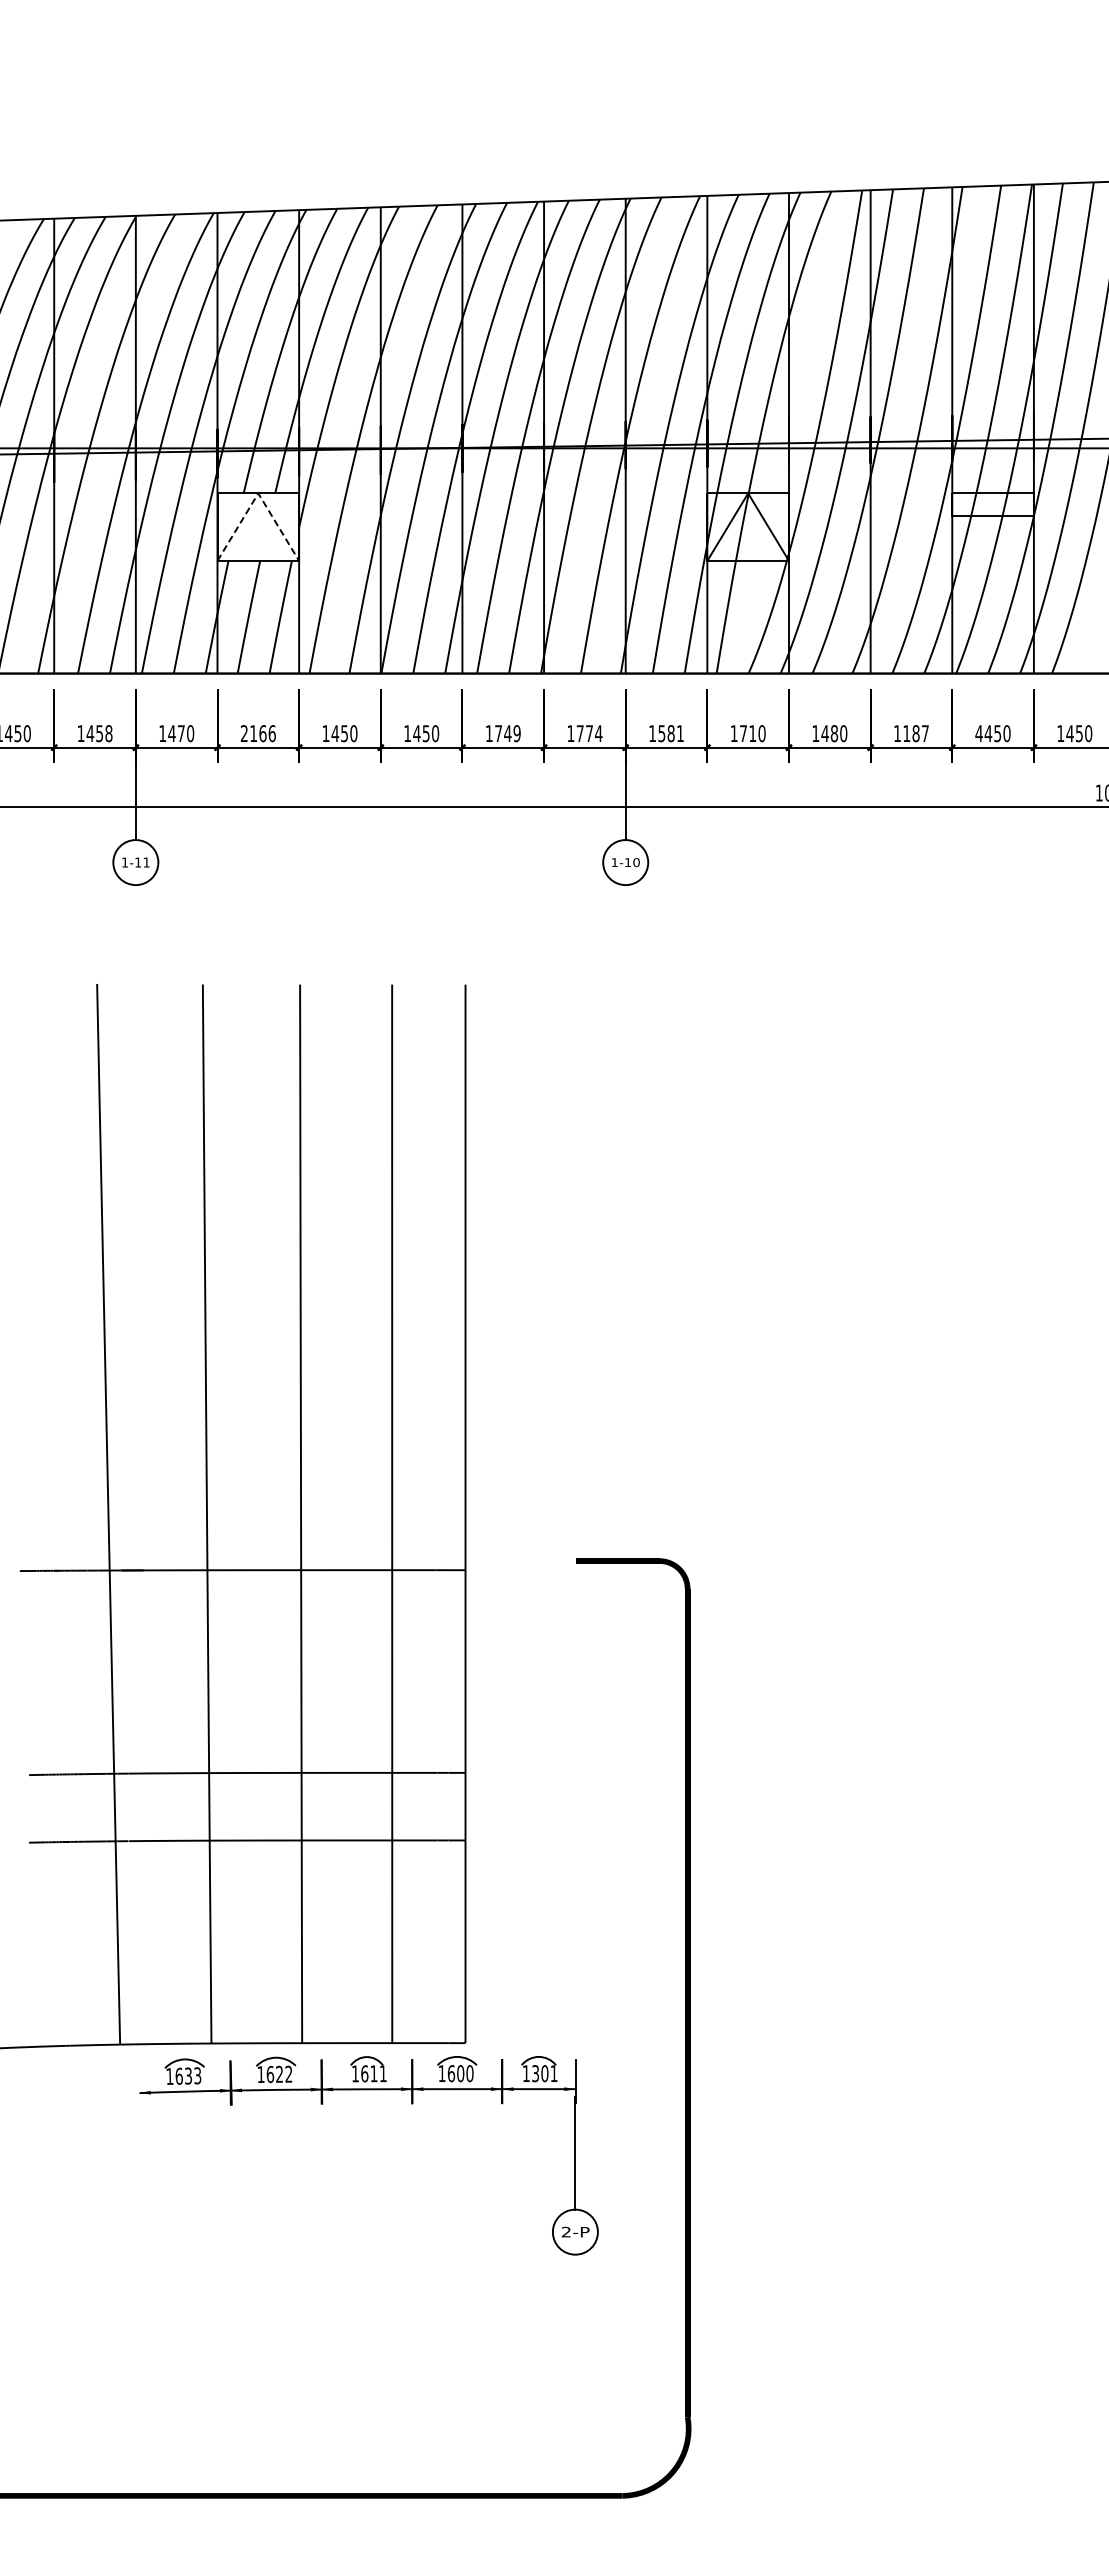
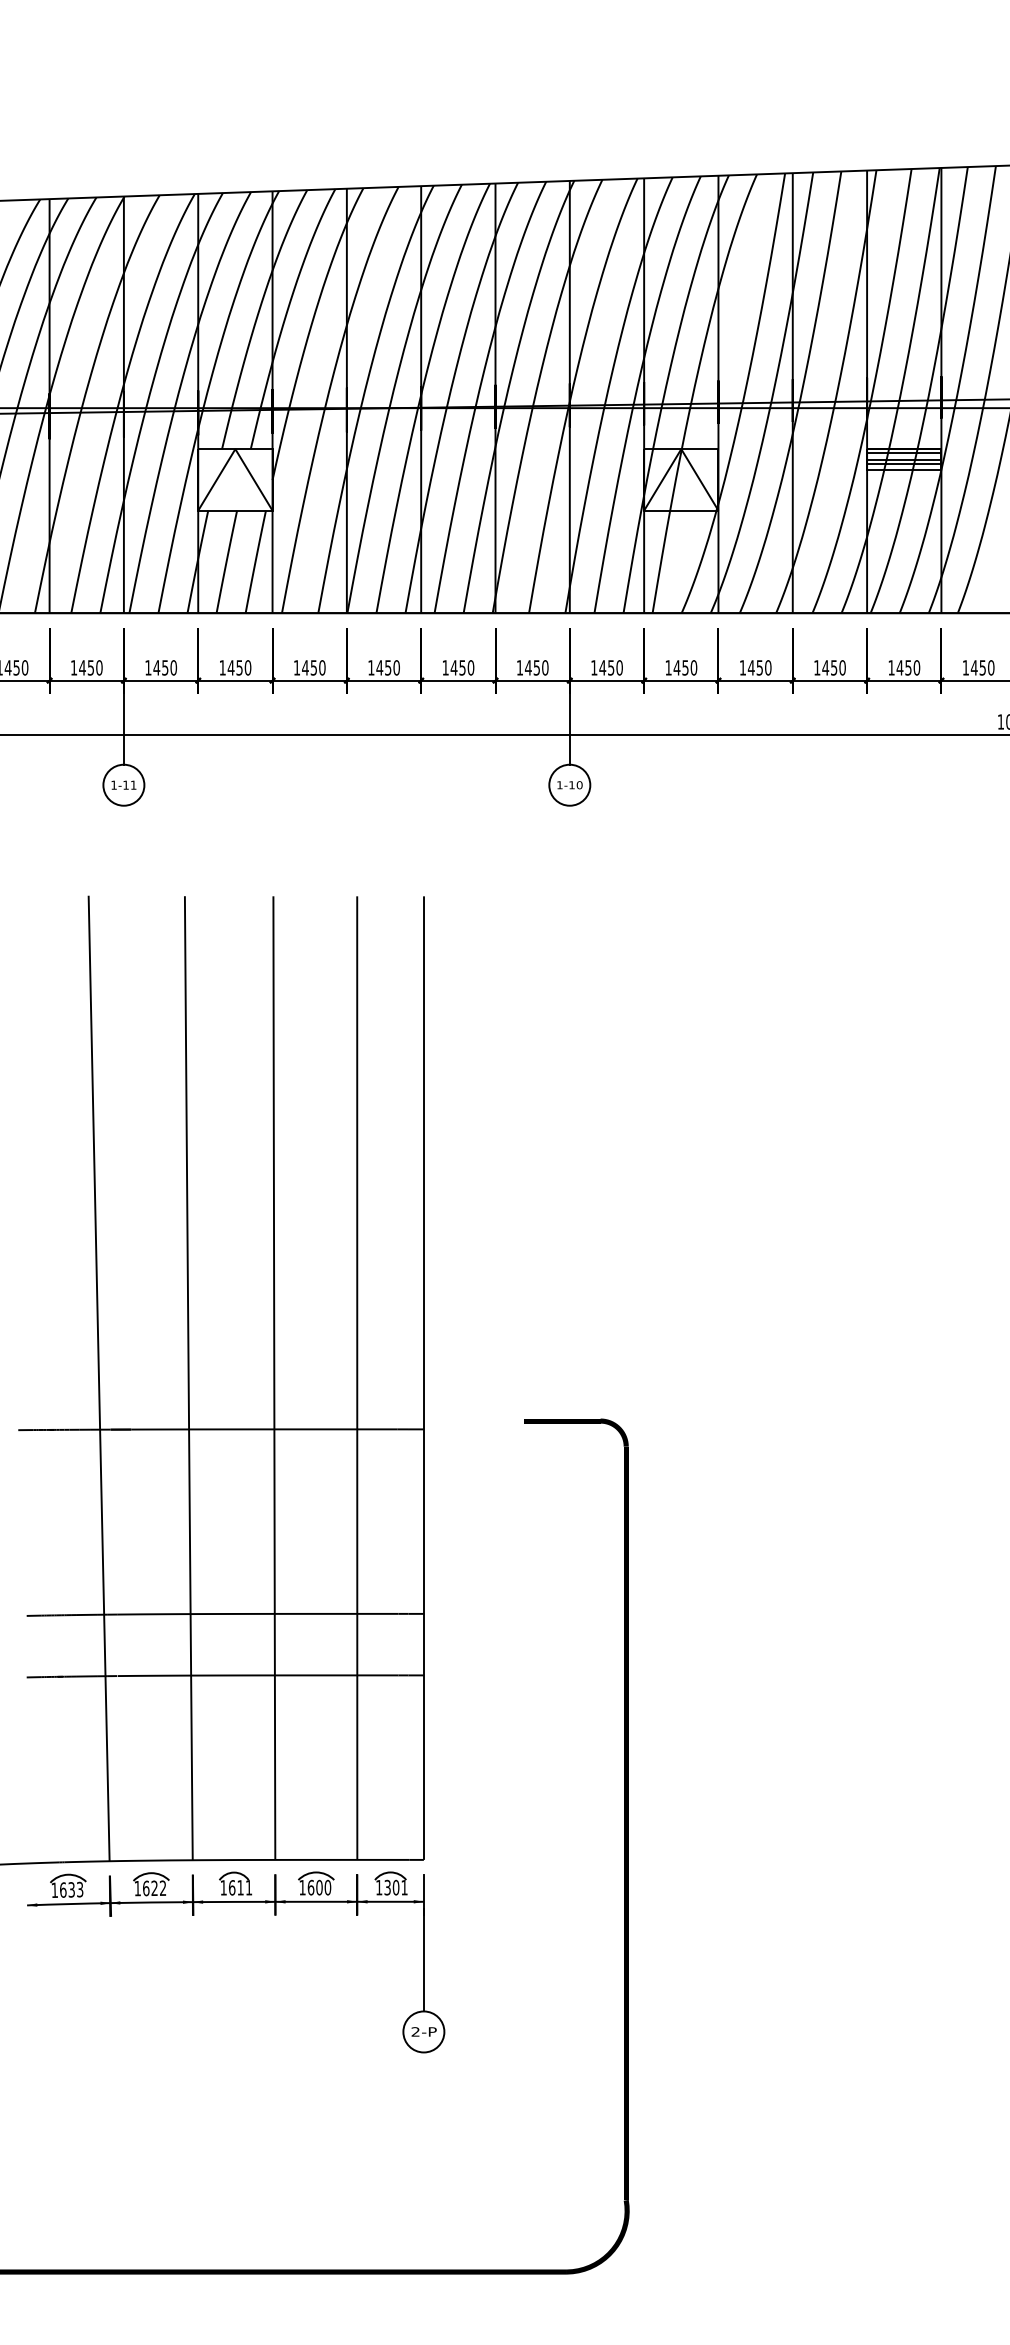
line: (258, 493) -> (235, 449), dashed -> solid
hatch: (992, 501) -> (903, 456), added
text: (108, 733) -> (99, 667), 1458 -> 1450
text: (180, 733) -> (164, 667), 1470 -> 1450
text: (257, 733) -> (234, 667), 2166 -> 1450
text: (507, 733) -> (462, 667), 1749 -> 1450
text: (589, 733) -> (536, 667), 1774 -> 1450
text: (671, 733) -> (611, 667), 1581 -> 1450
text: (747, 733) -> (680, 667), 1710 -> 1450
text: (834, 733) -> (759, 667), 1480 -> 1450
text: (915, 733) -> (833, 667), 1187 -> 1450
text: (978, 733) -> (890, 667), 4450 -> 1450
part: (368, 2090) -> (235, 1903), moved

